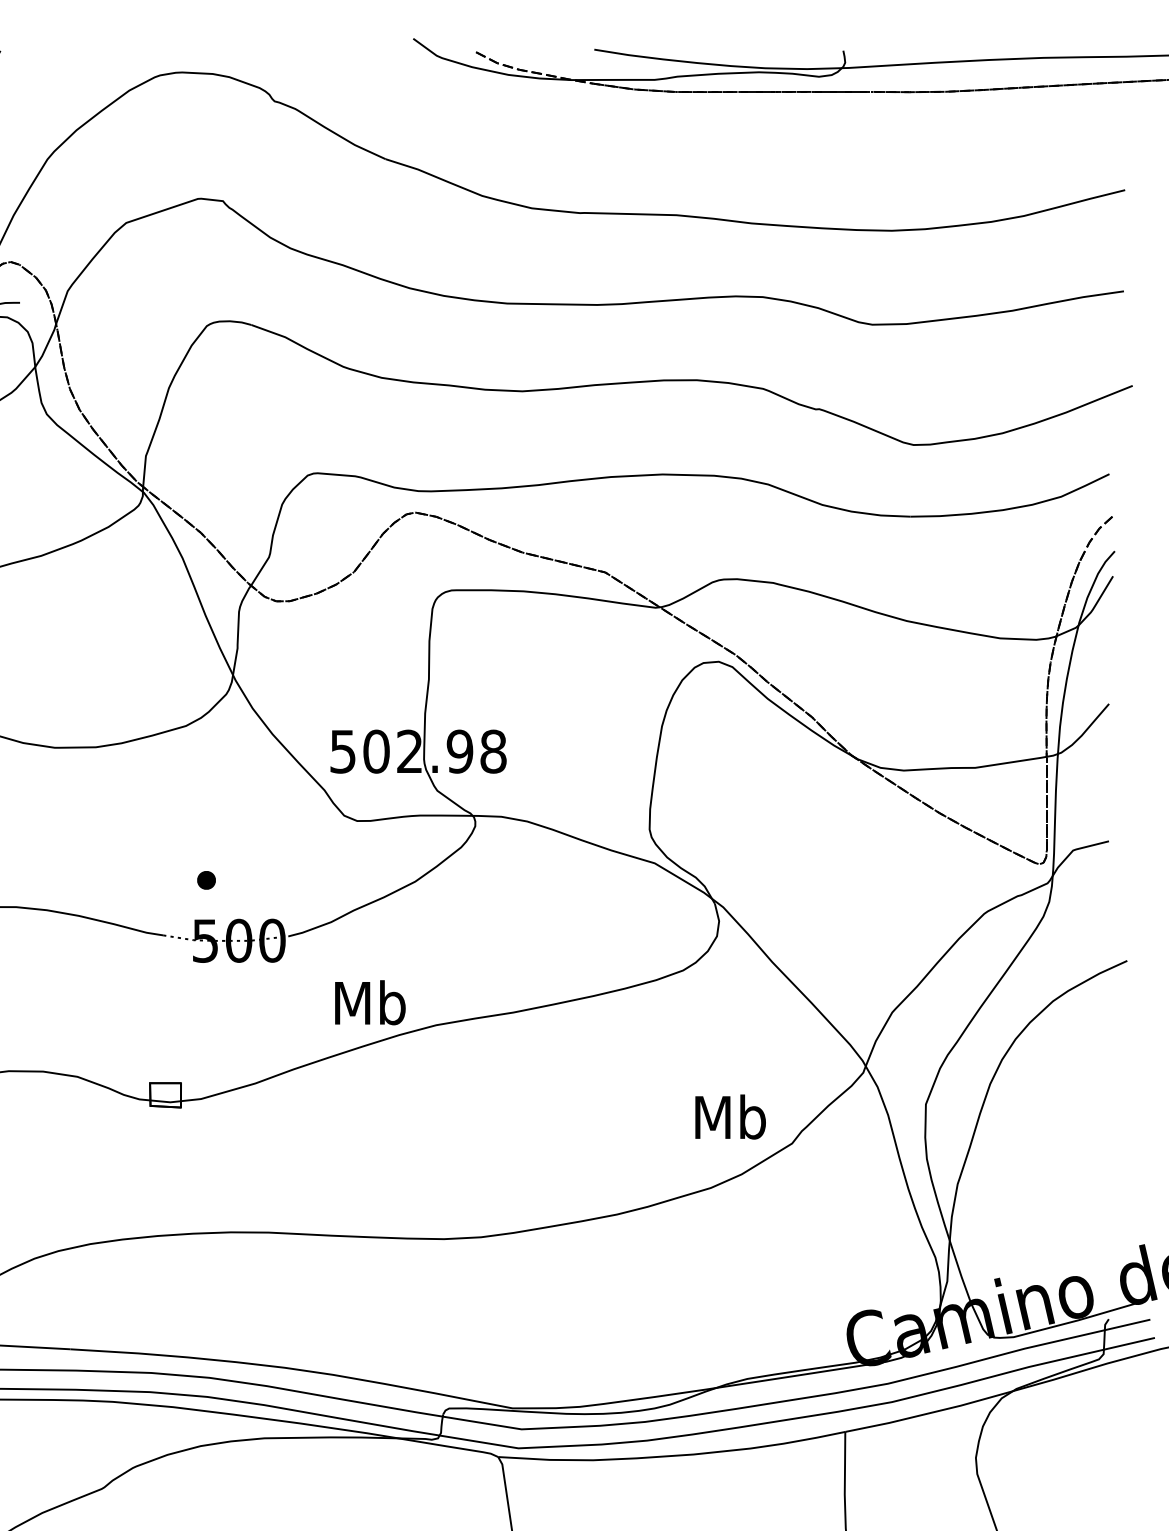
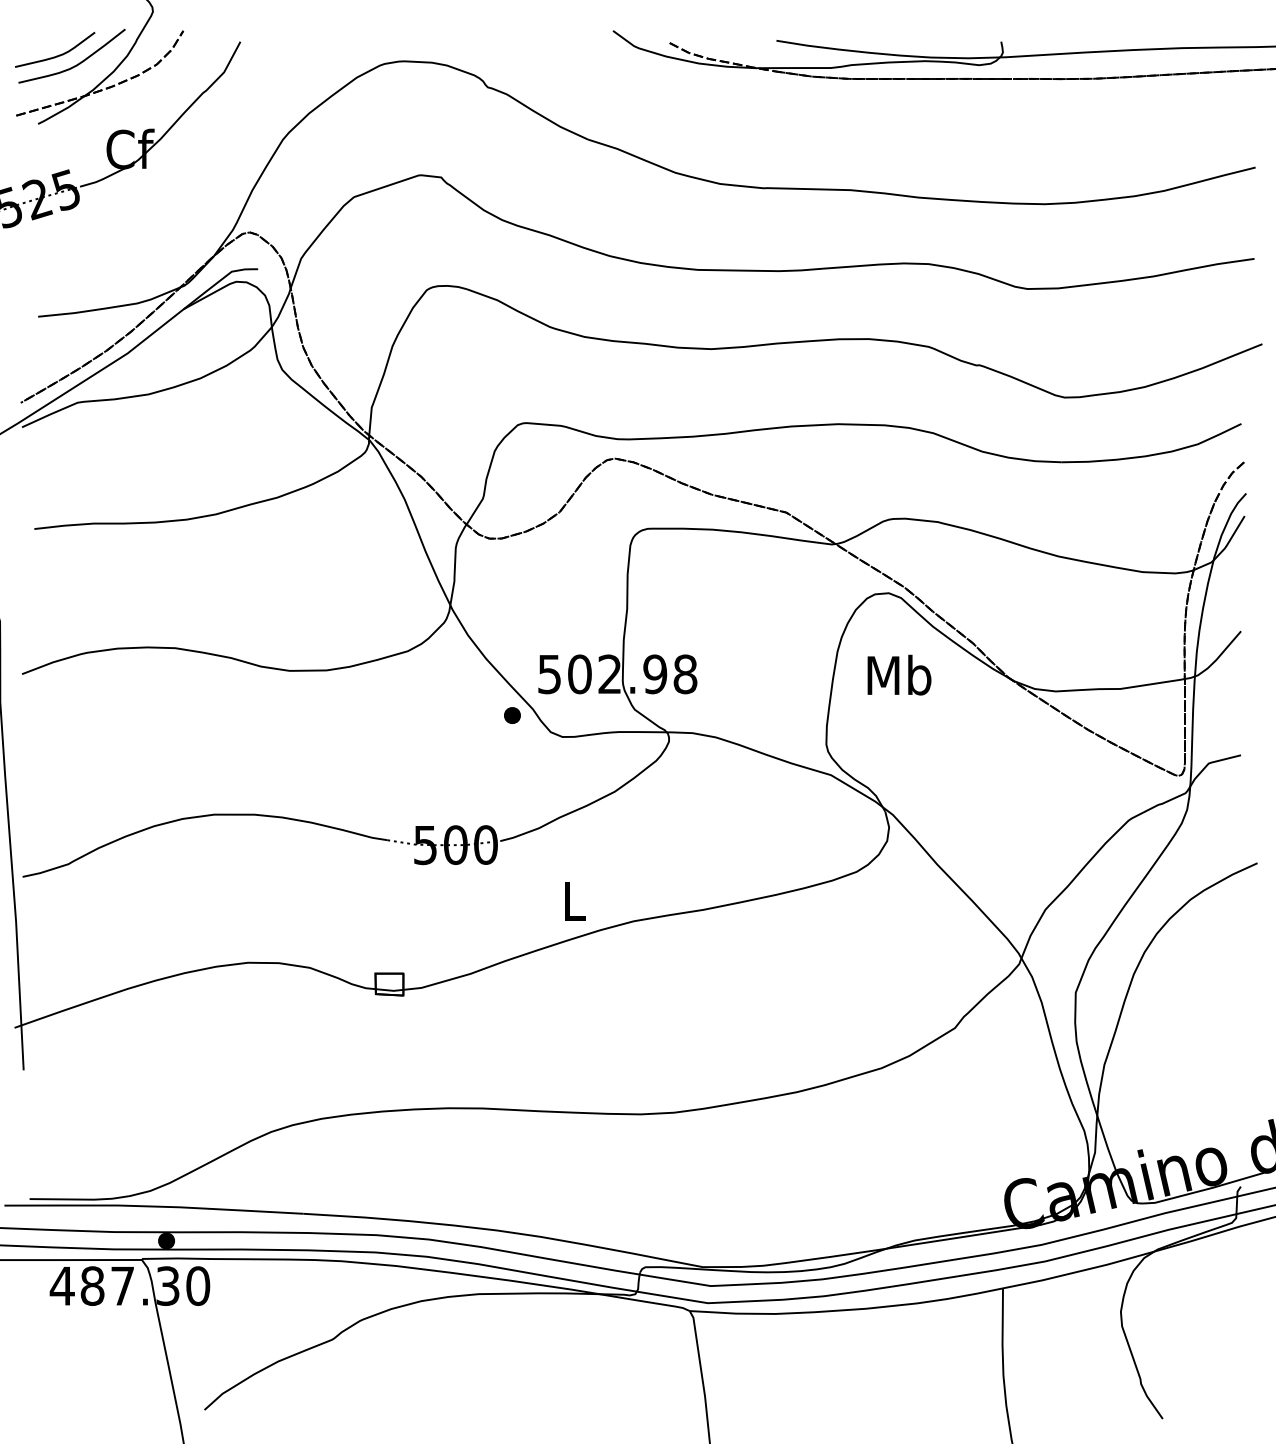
part: (206, 880) -> (512, 715), moved
text: (370, 1002) -> (574, 900), Mb -> L
text: (730, 1116) -> (899, 674), moved

